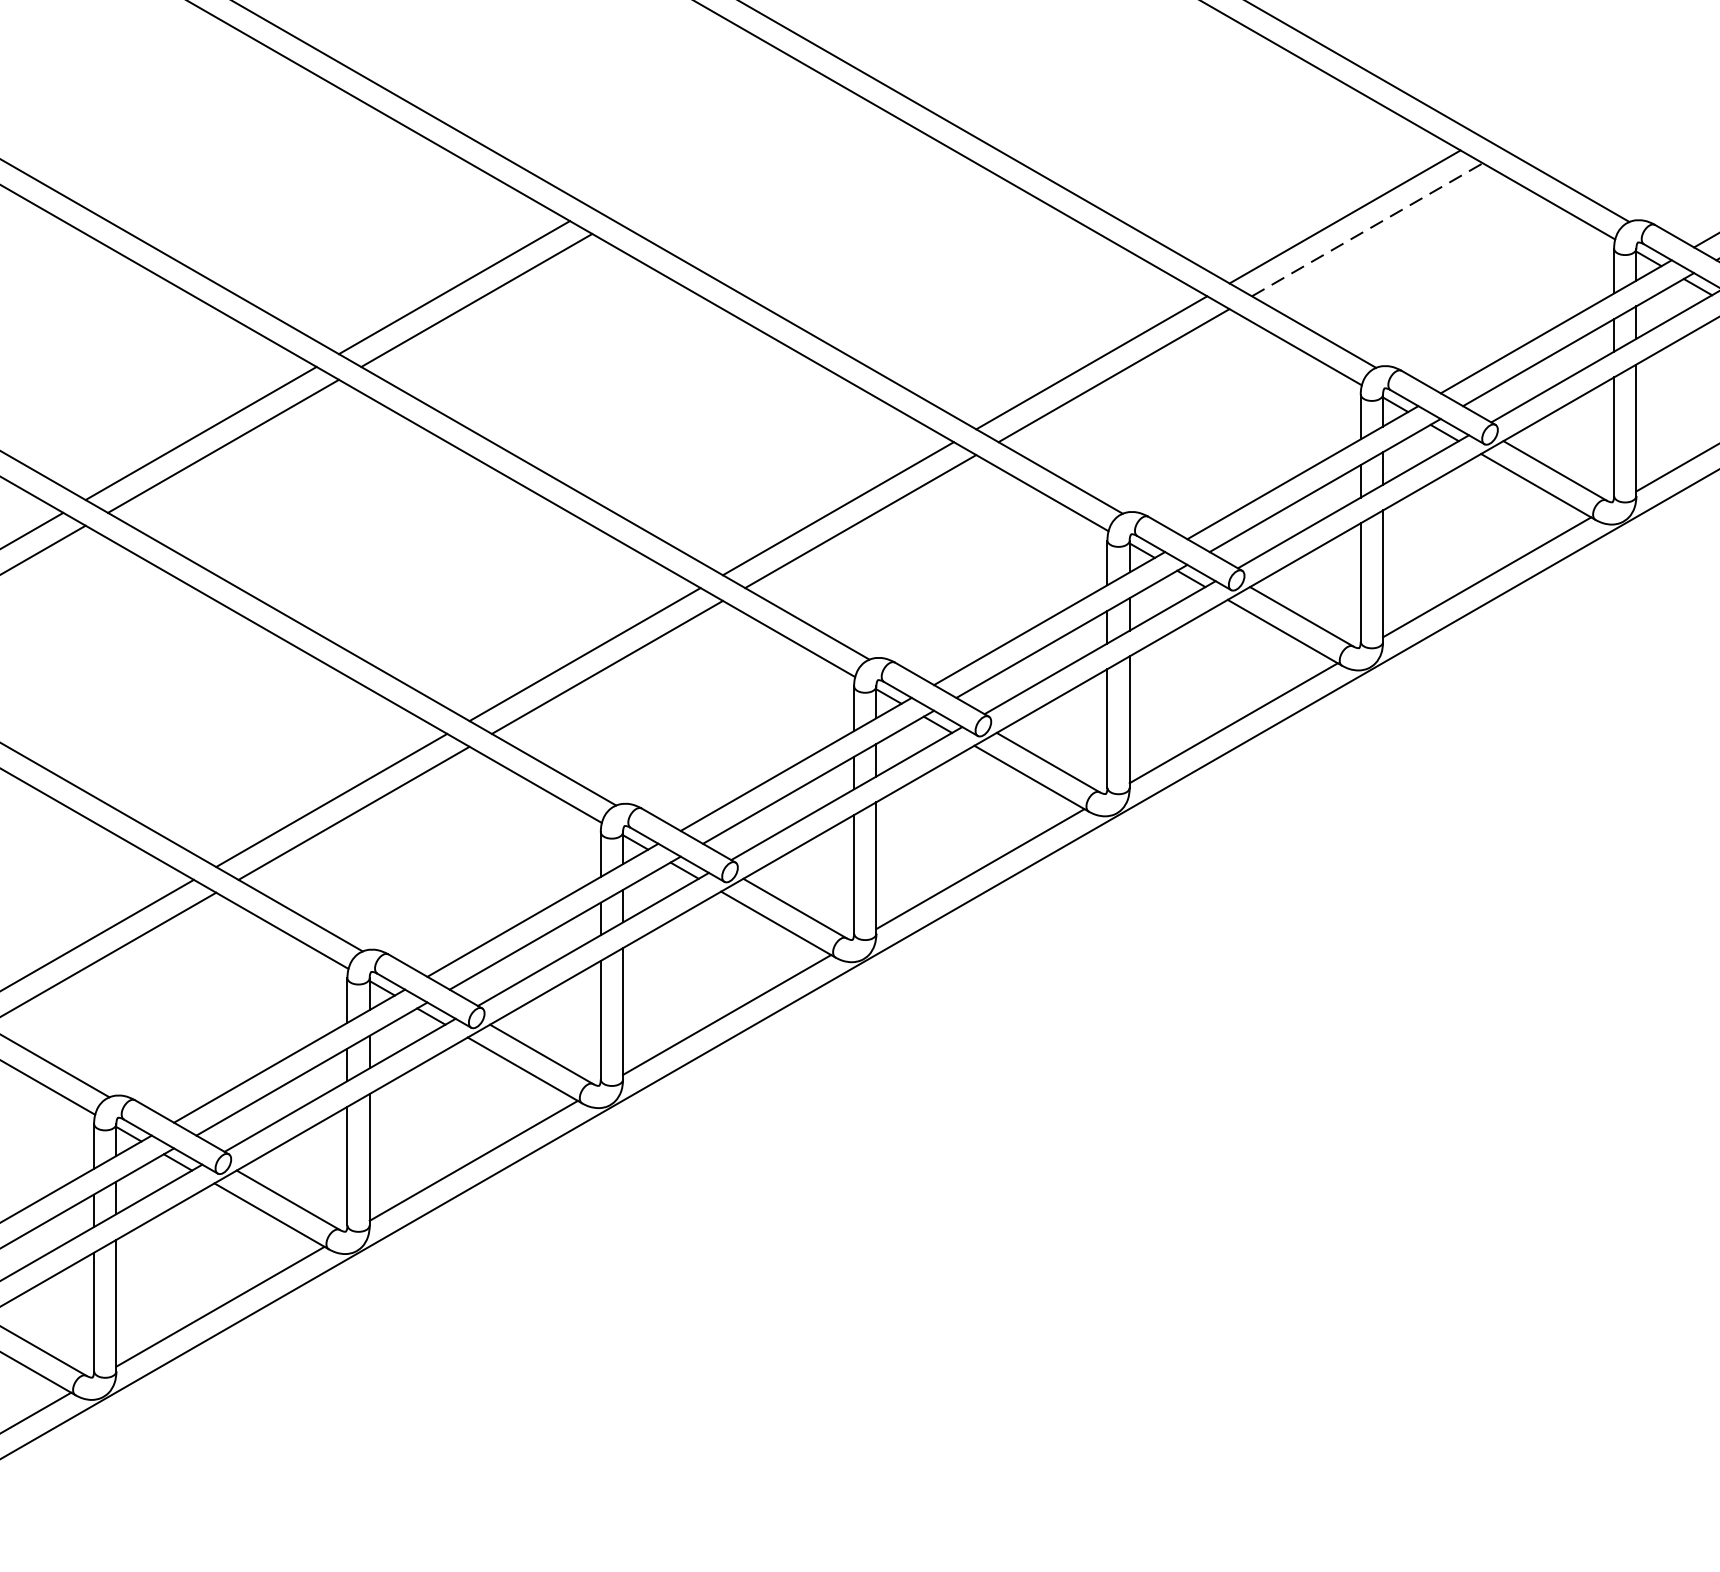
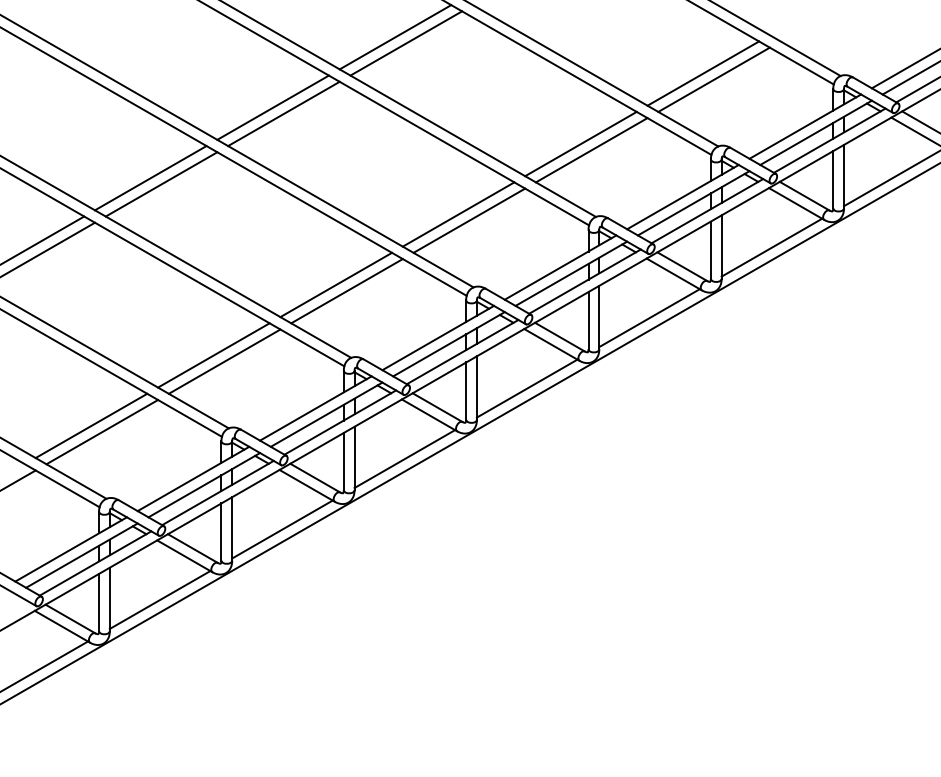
line: (707, 142) -> (395, 37), added
line: (730, 154) -> (406, 43), added
line: (1368, 229) -> (714, 79), dashed -> solid

